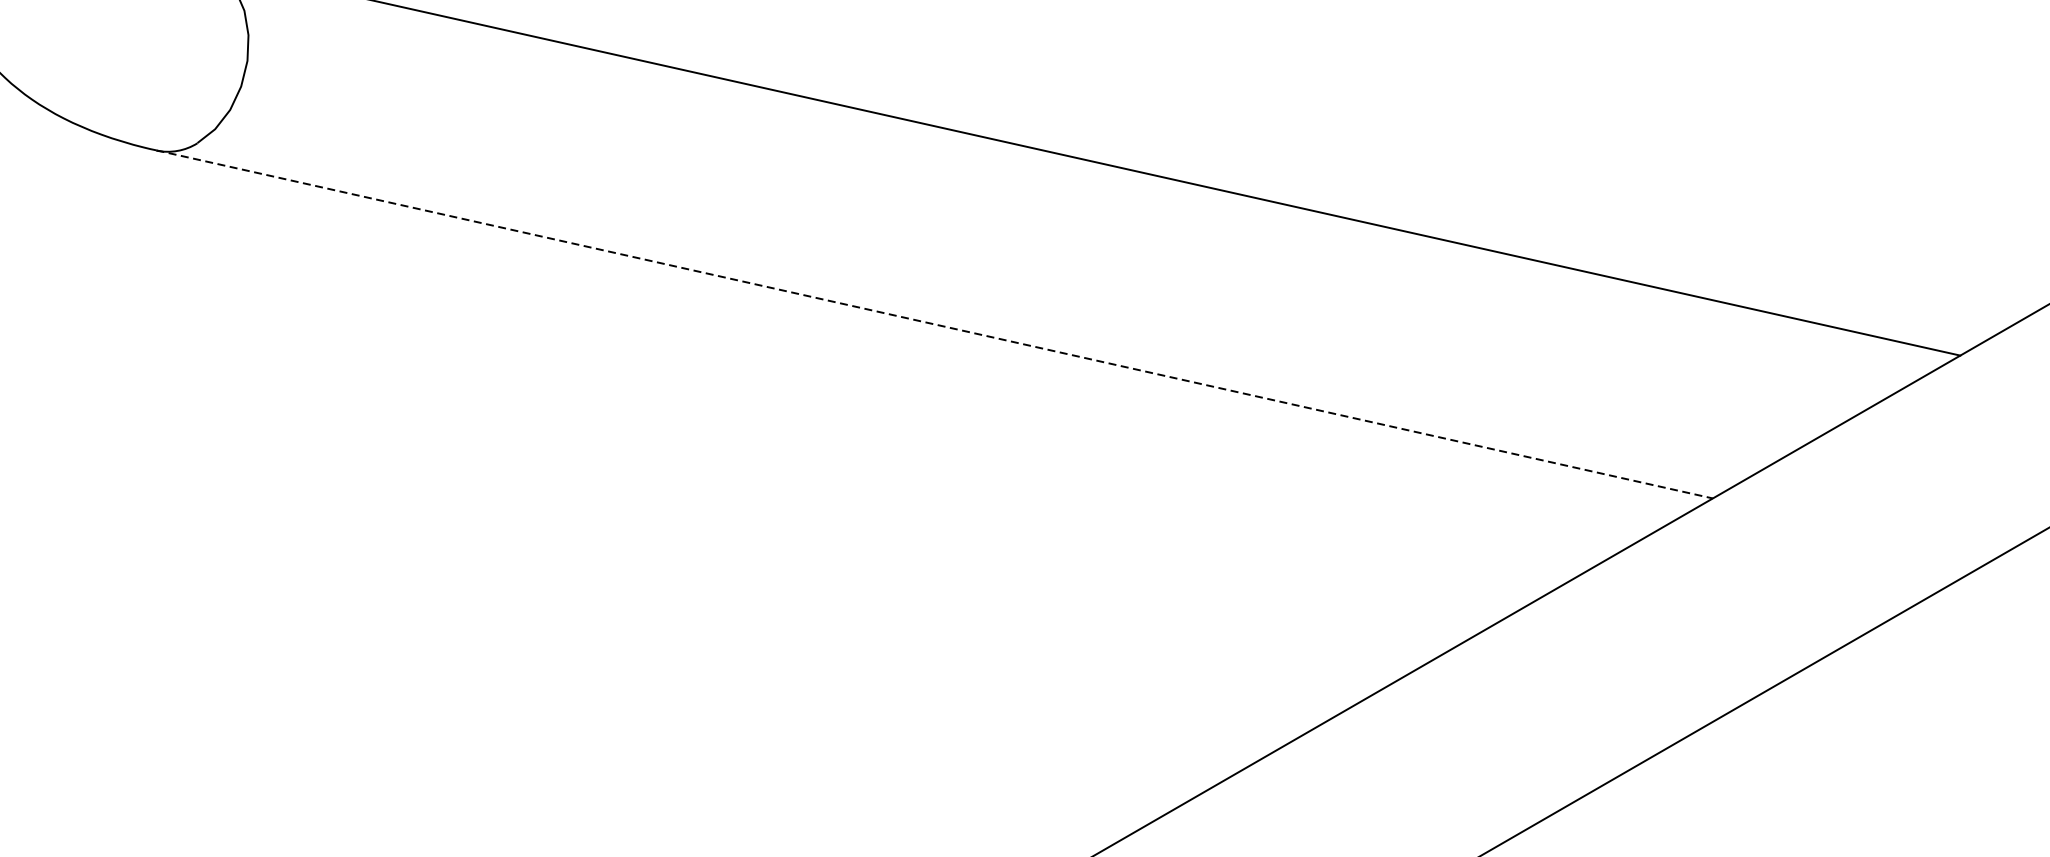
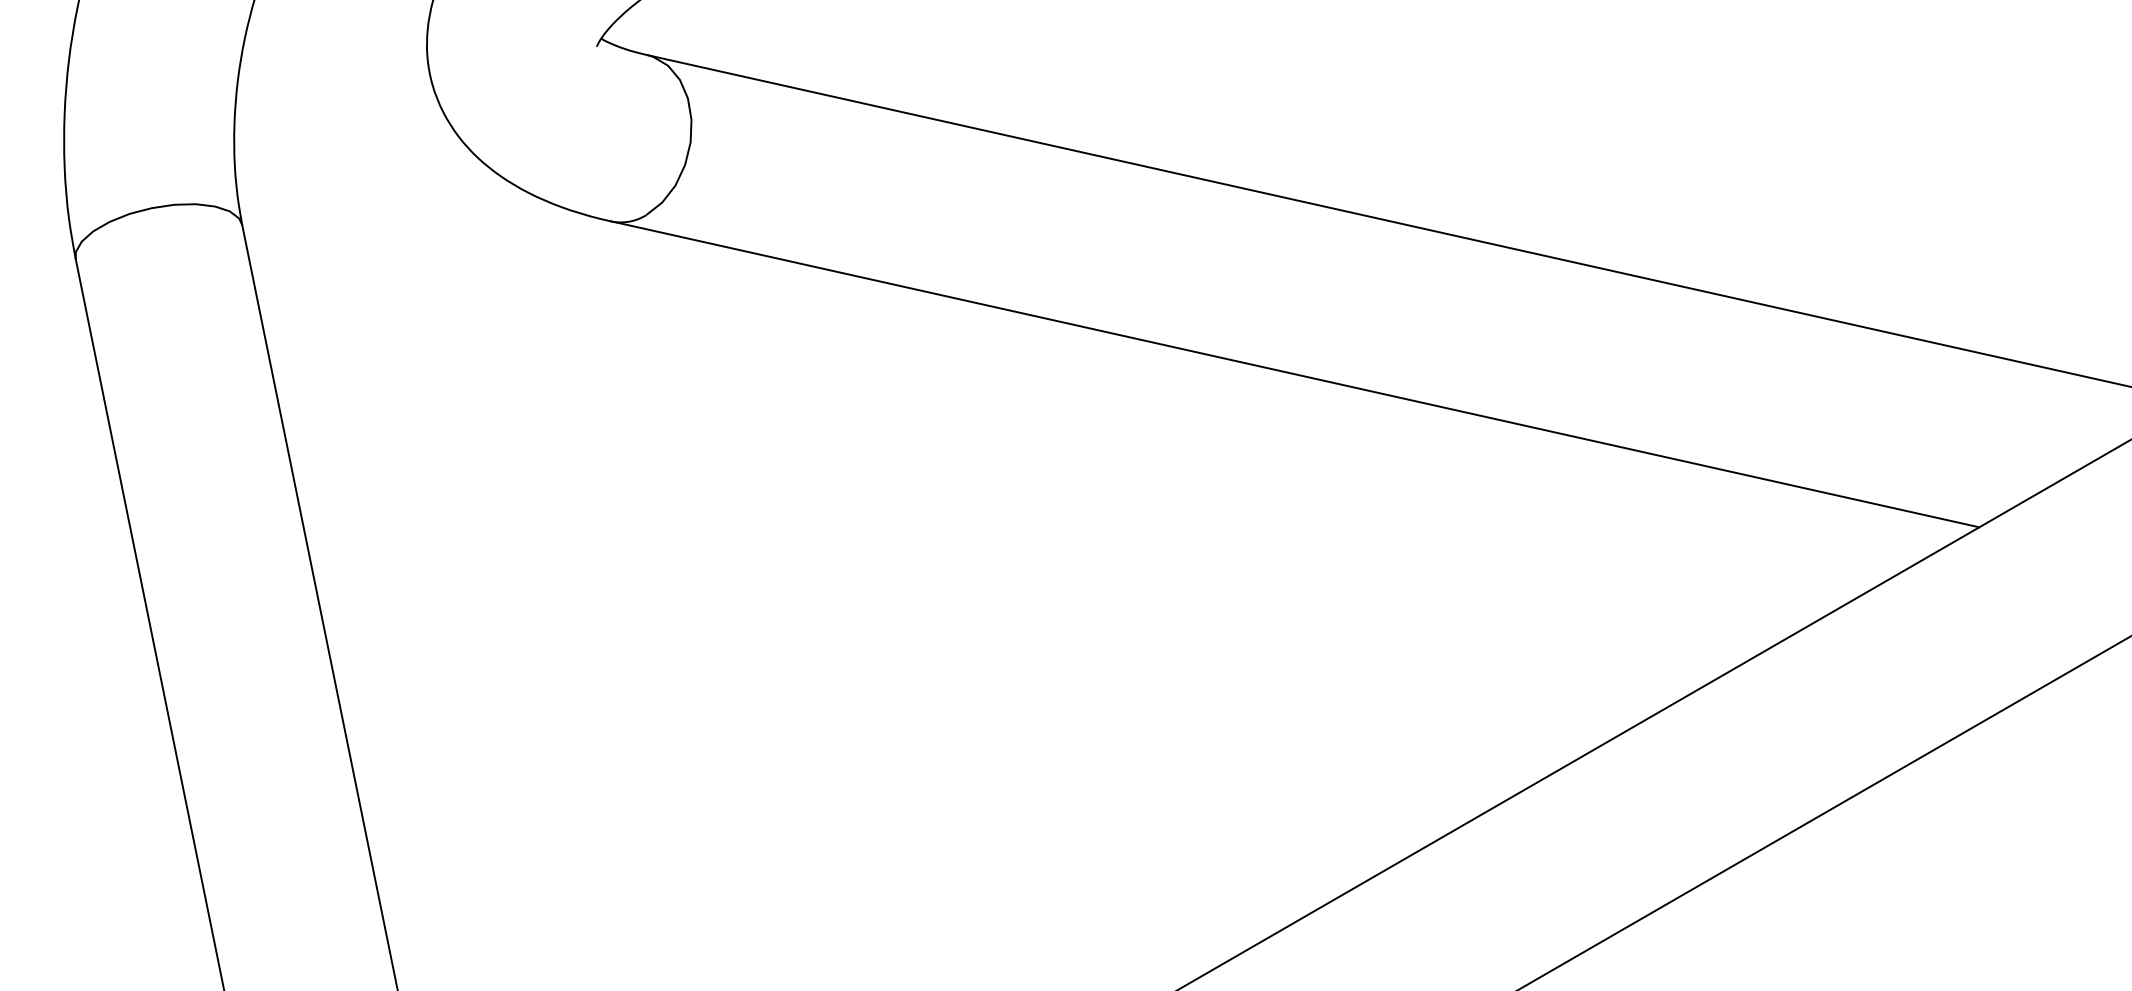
line: (935, 324) -> (1295, 374), dashed -> solid

